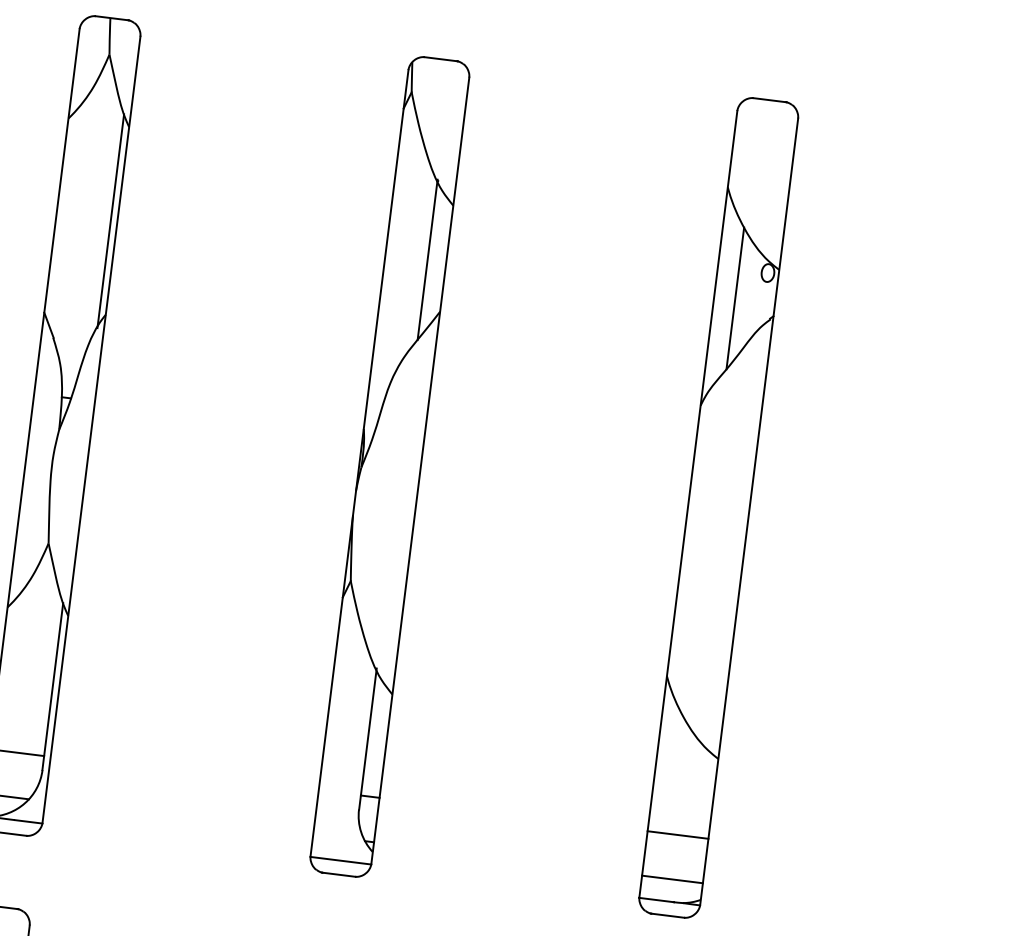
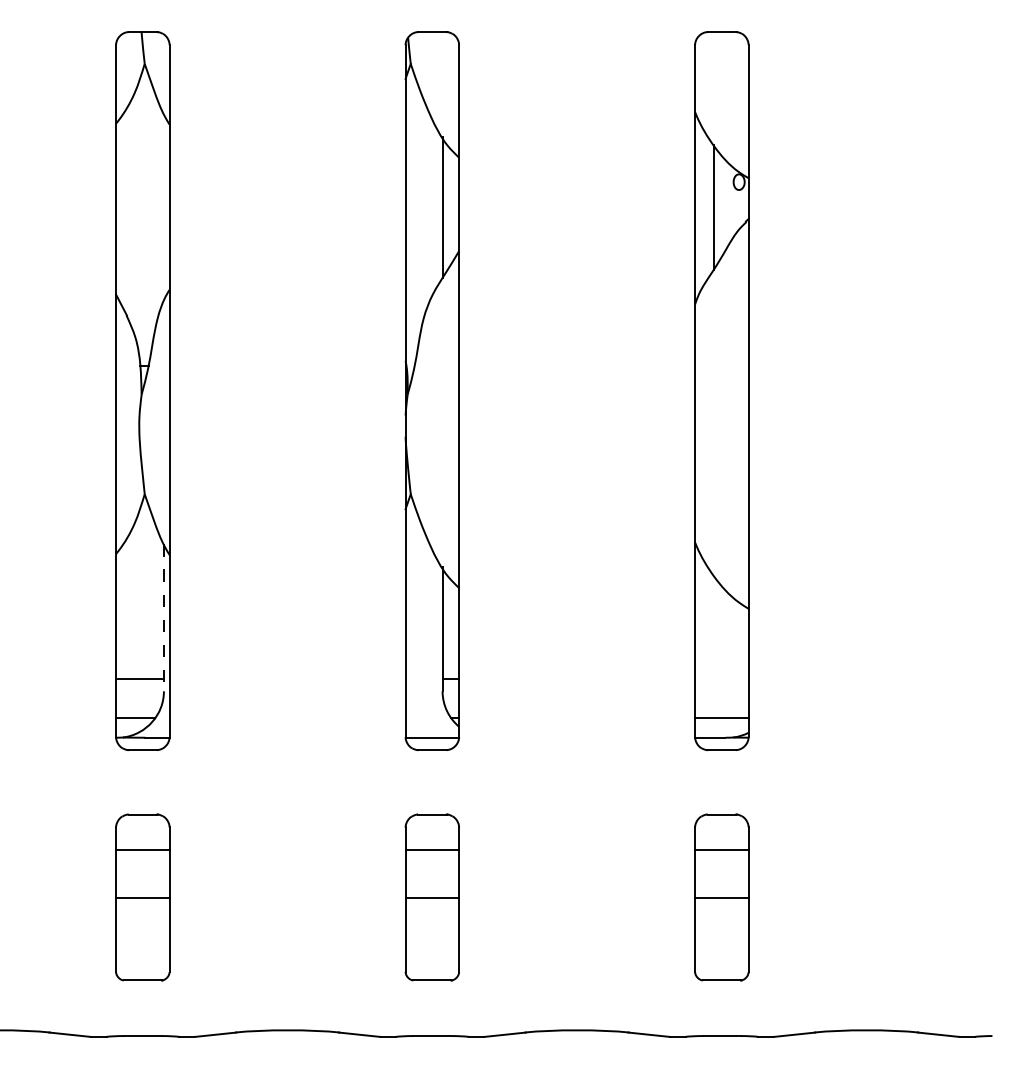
line: (110, 221) -> (163, 208), removed
line: (52, 687) -> (163, 618), solid -> dashed
line: (677, 835) -> (721, 679), removed

